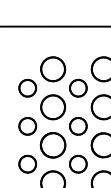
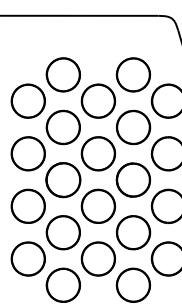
part: (27, 87) -> (27, 100), size x1.43
part: (77, 87) -> (97, 100), size x1.43
part: (27, 126) -> (27, 153), size x1.43
part: (77, 126) -> (97, 153), size x1.43
part: (27, 163) -> (27, 205), size x1.43
part: (77, 163) -> (97, 205), size x1.43

